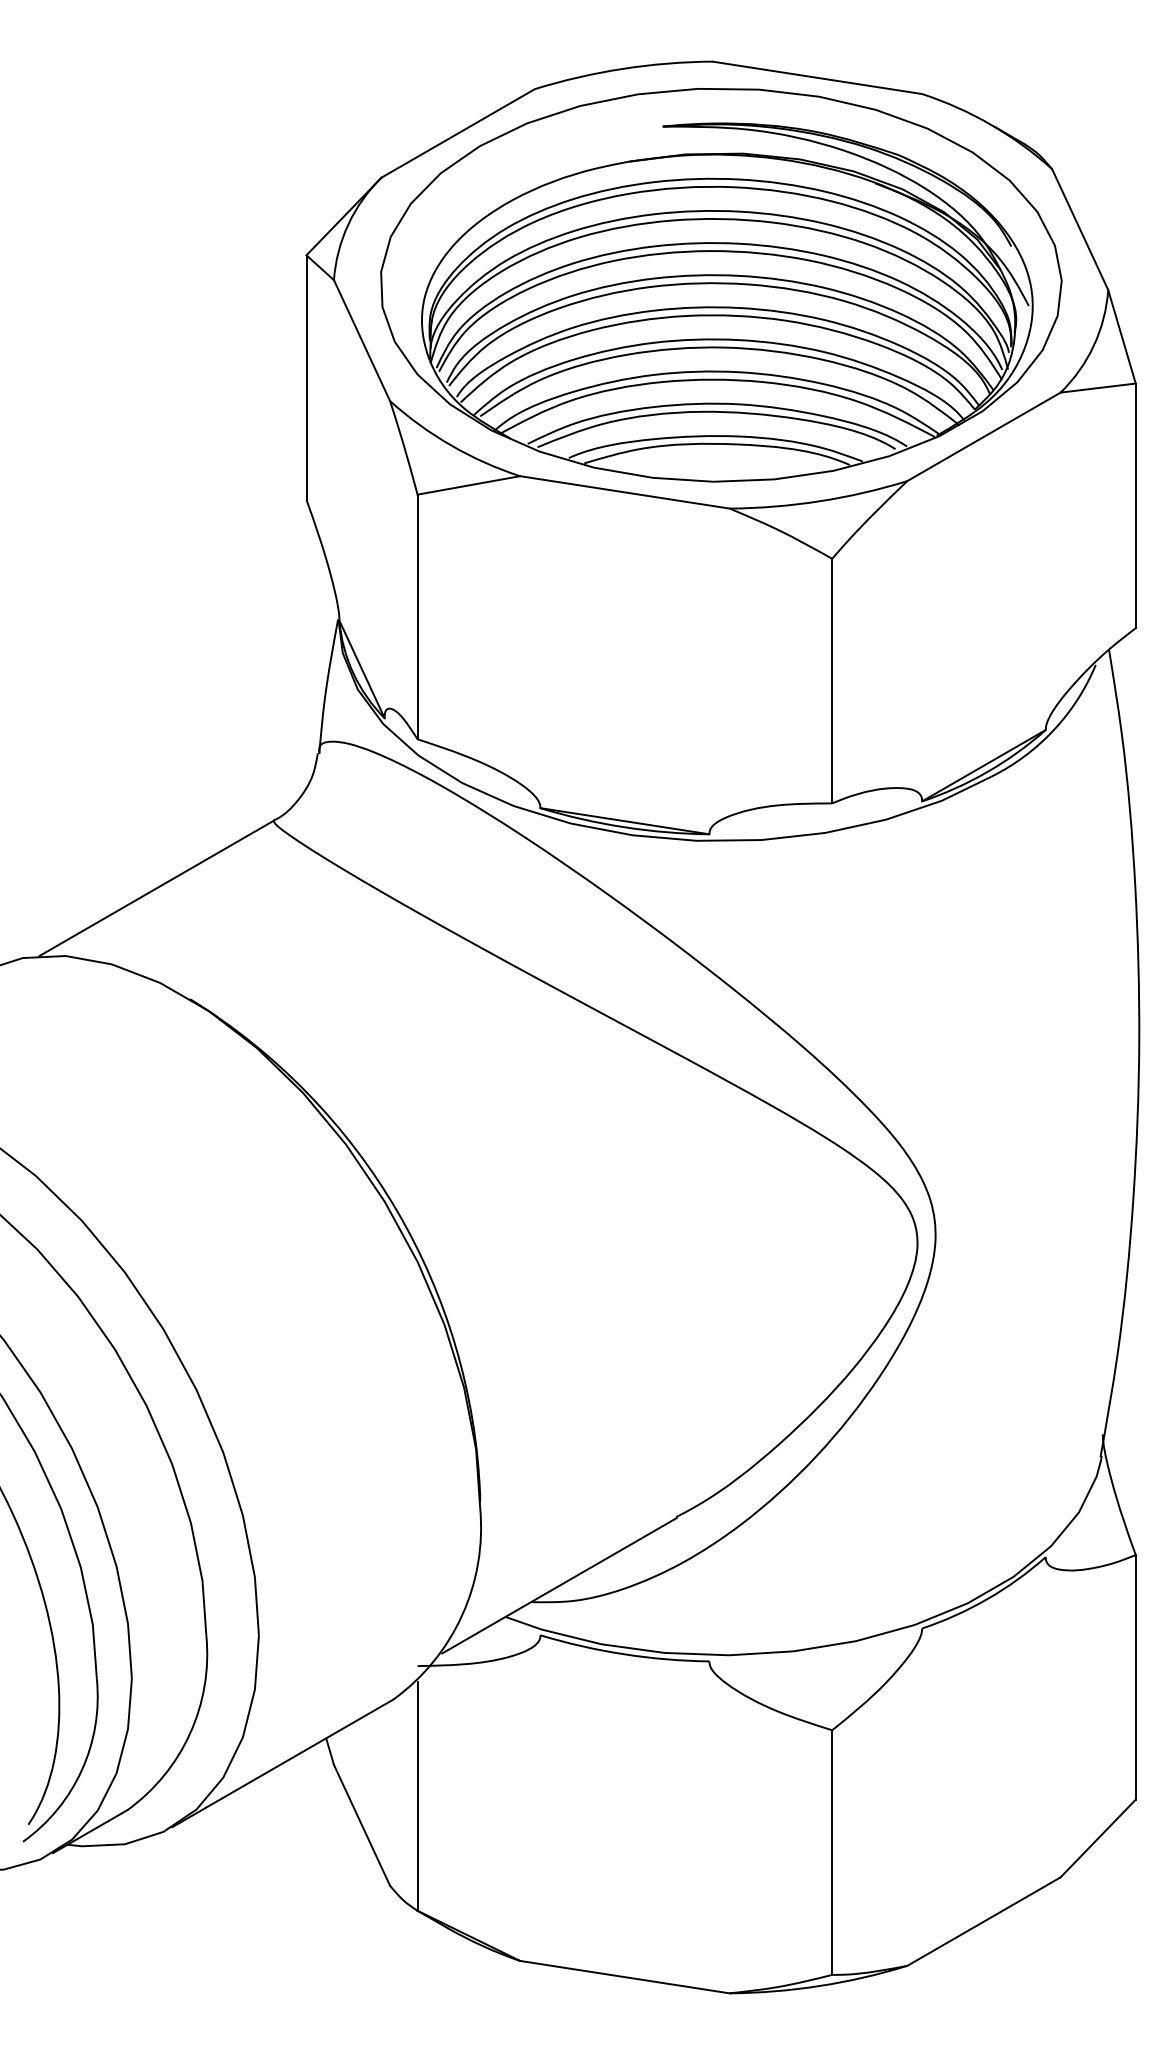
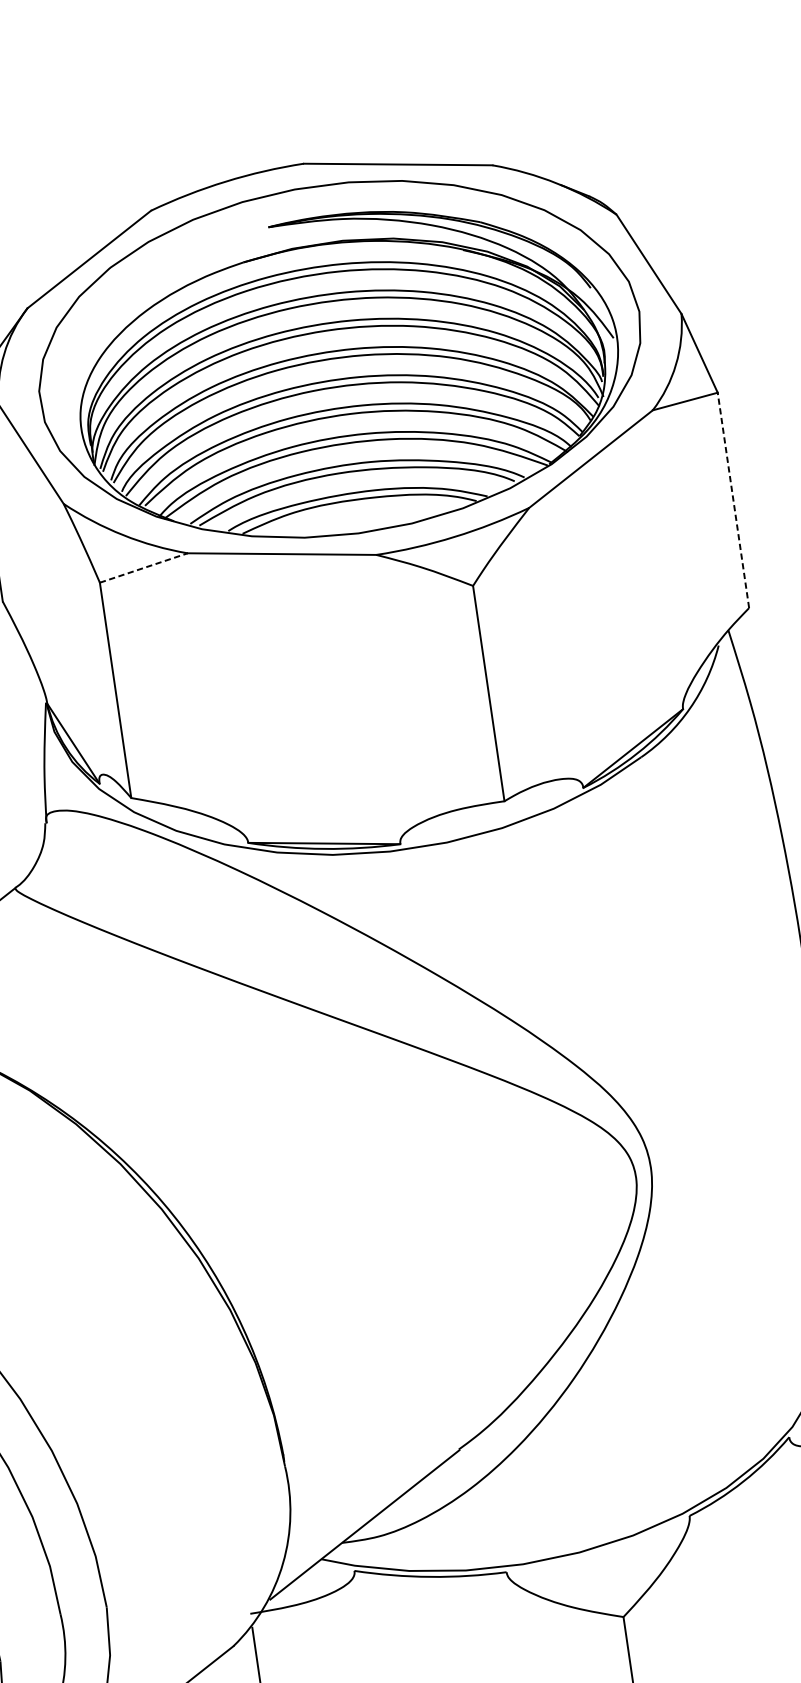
line: (469, 485) -> (144, 568), solid -> dashed
line: (1135, 505) -> (733, 500), solid -> dashed

